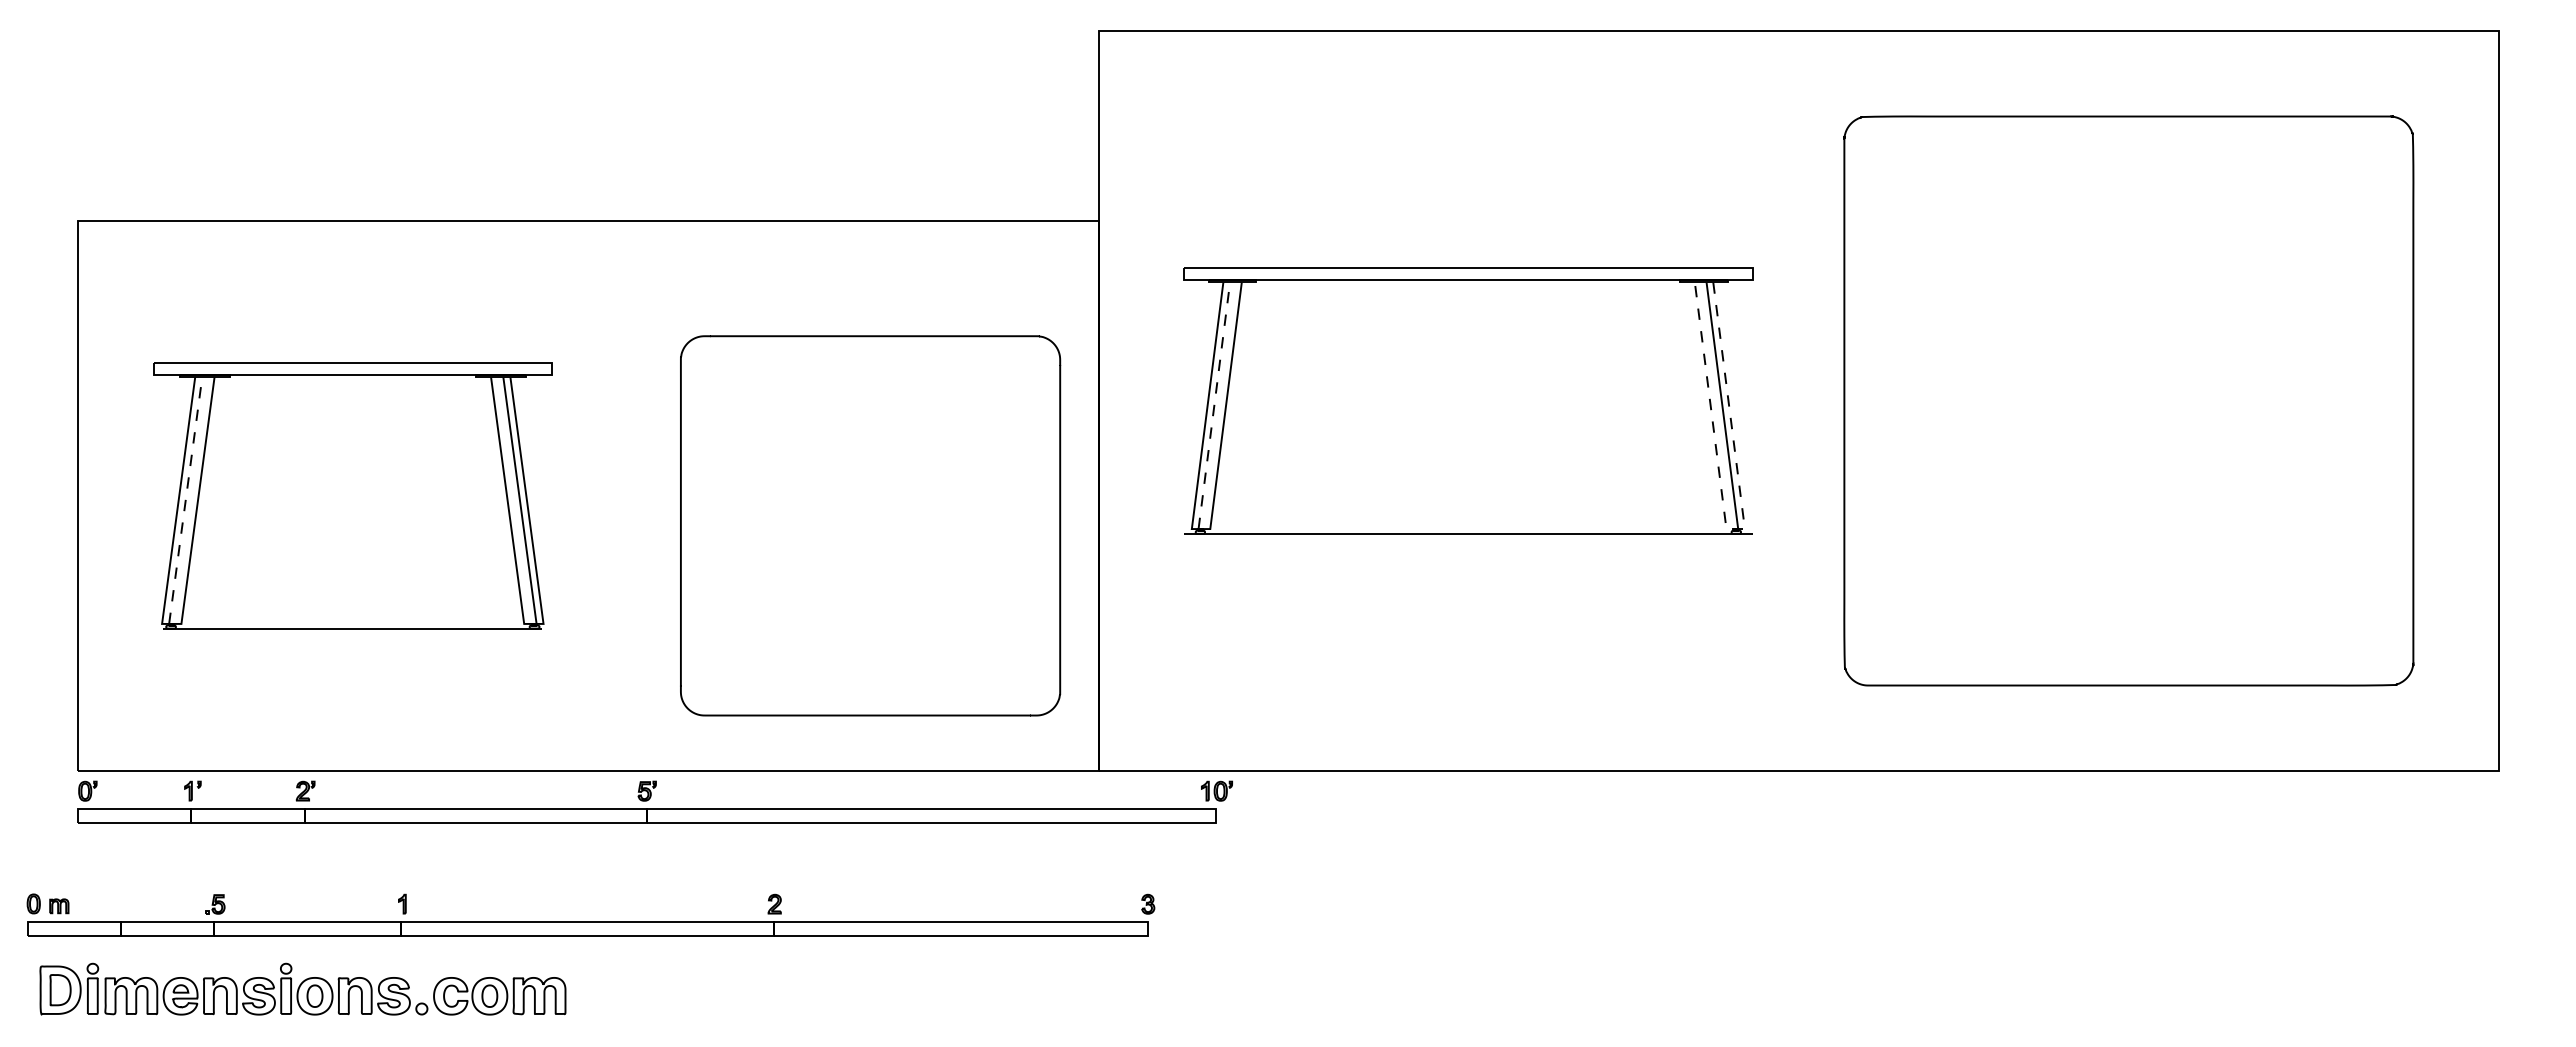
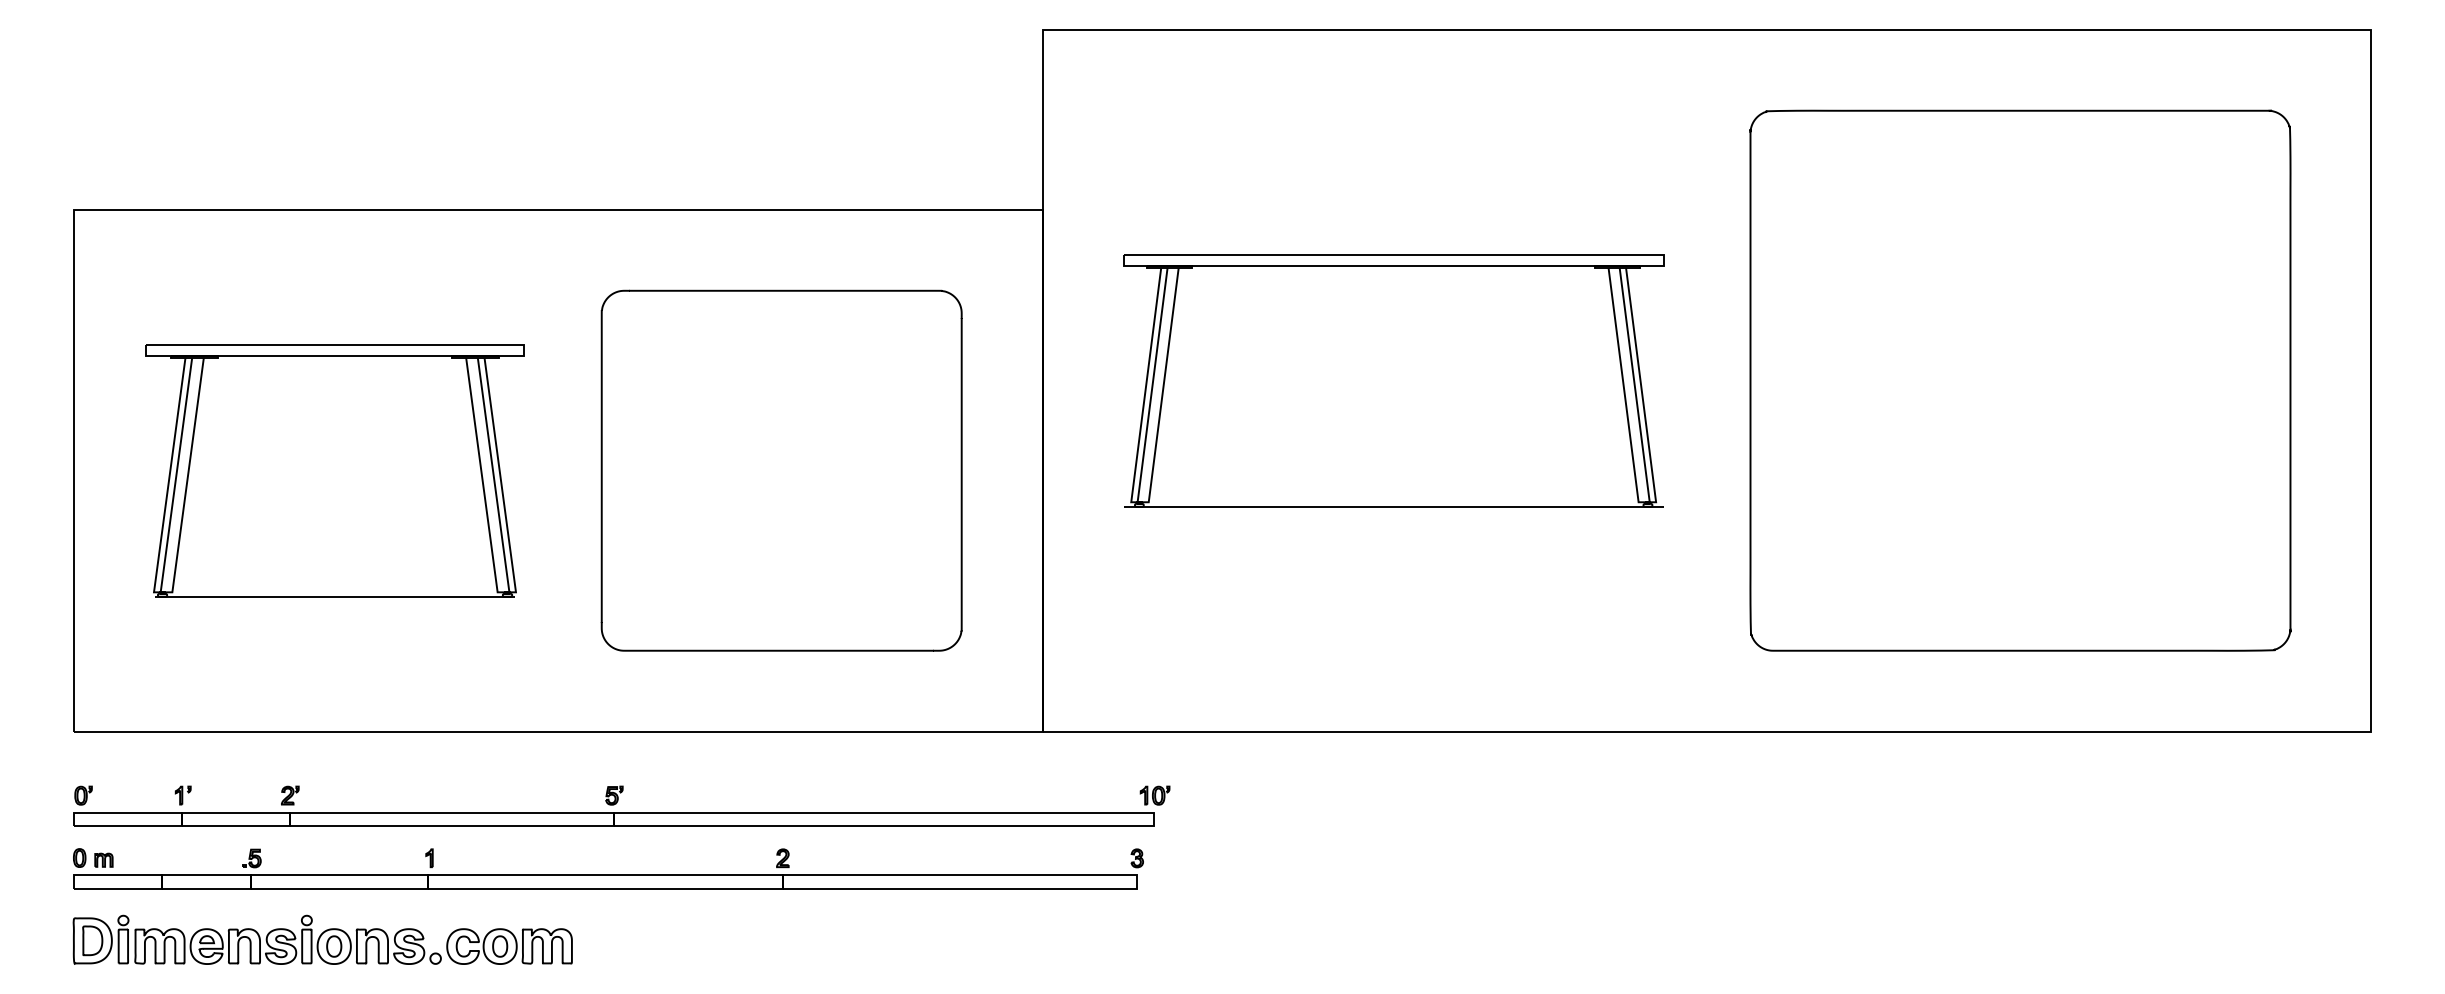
line: (1214, 405) -> (1152, 385), dashed -> solid
line: (185, 500) -> (176, 475), dashed -> solid
part: (870, 525) -> (781, 470), moved
line: (1735, 529) -> (1647, 502), dashed -> solid
part: (654, 801) -> (621, 805), moved
part: (590, 921) -> (608, 874), moved
part: (302, 988) -> (322, 939), moved

